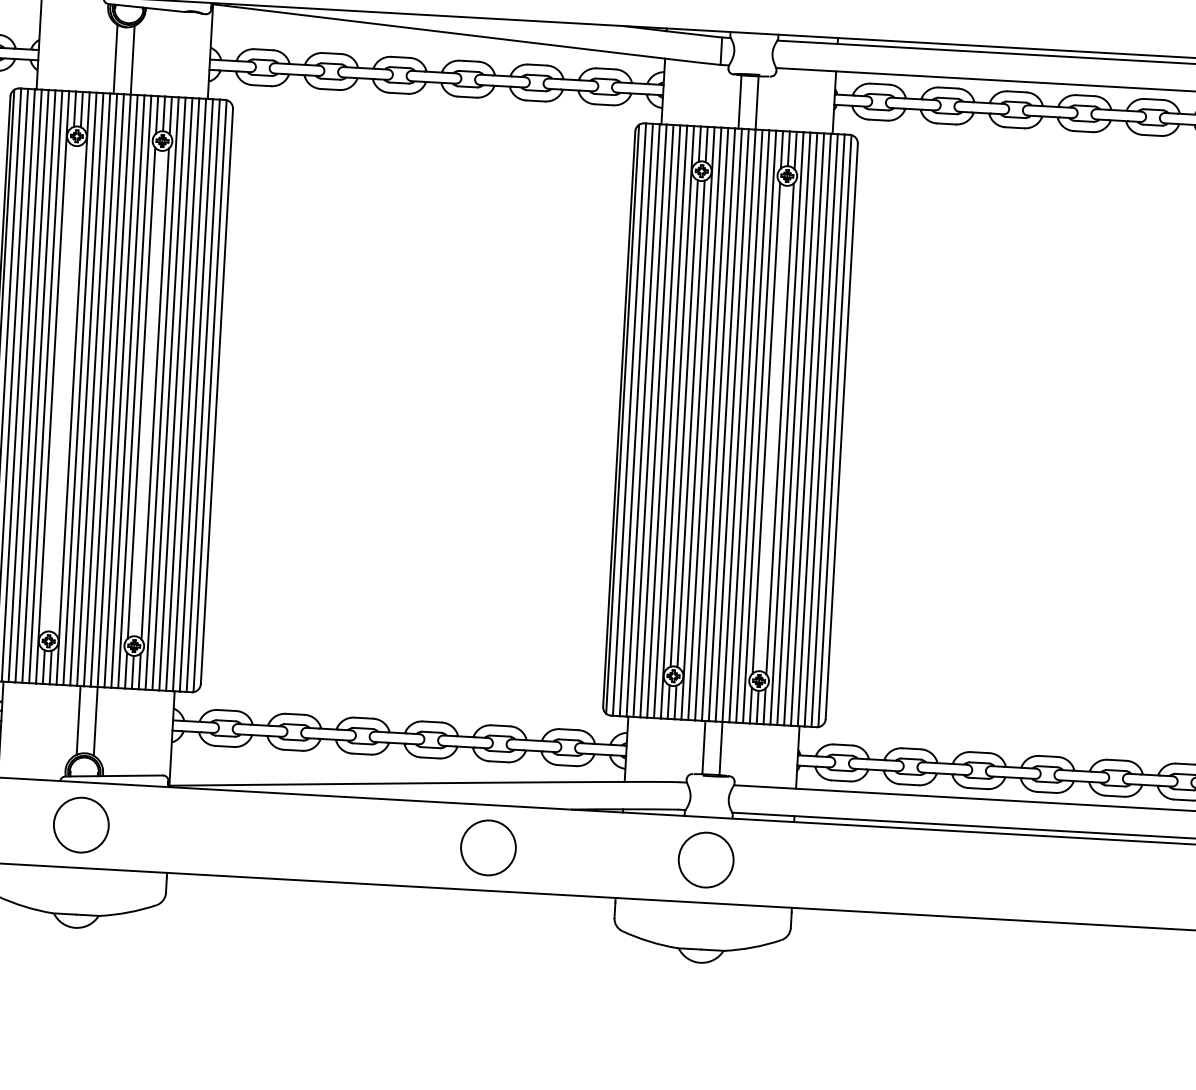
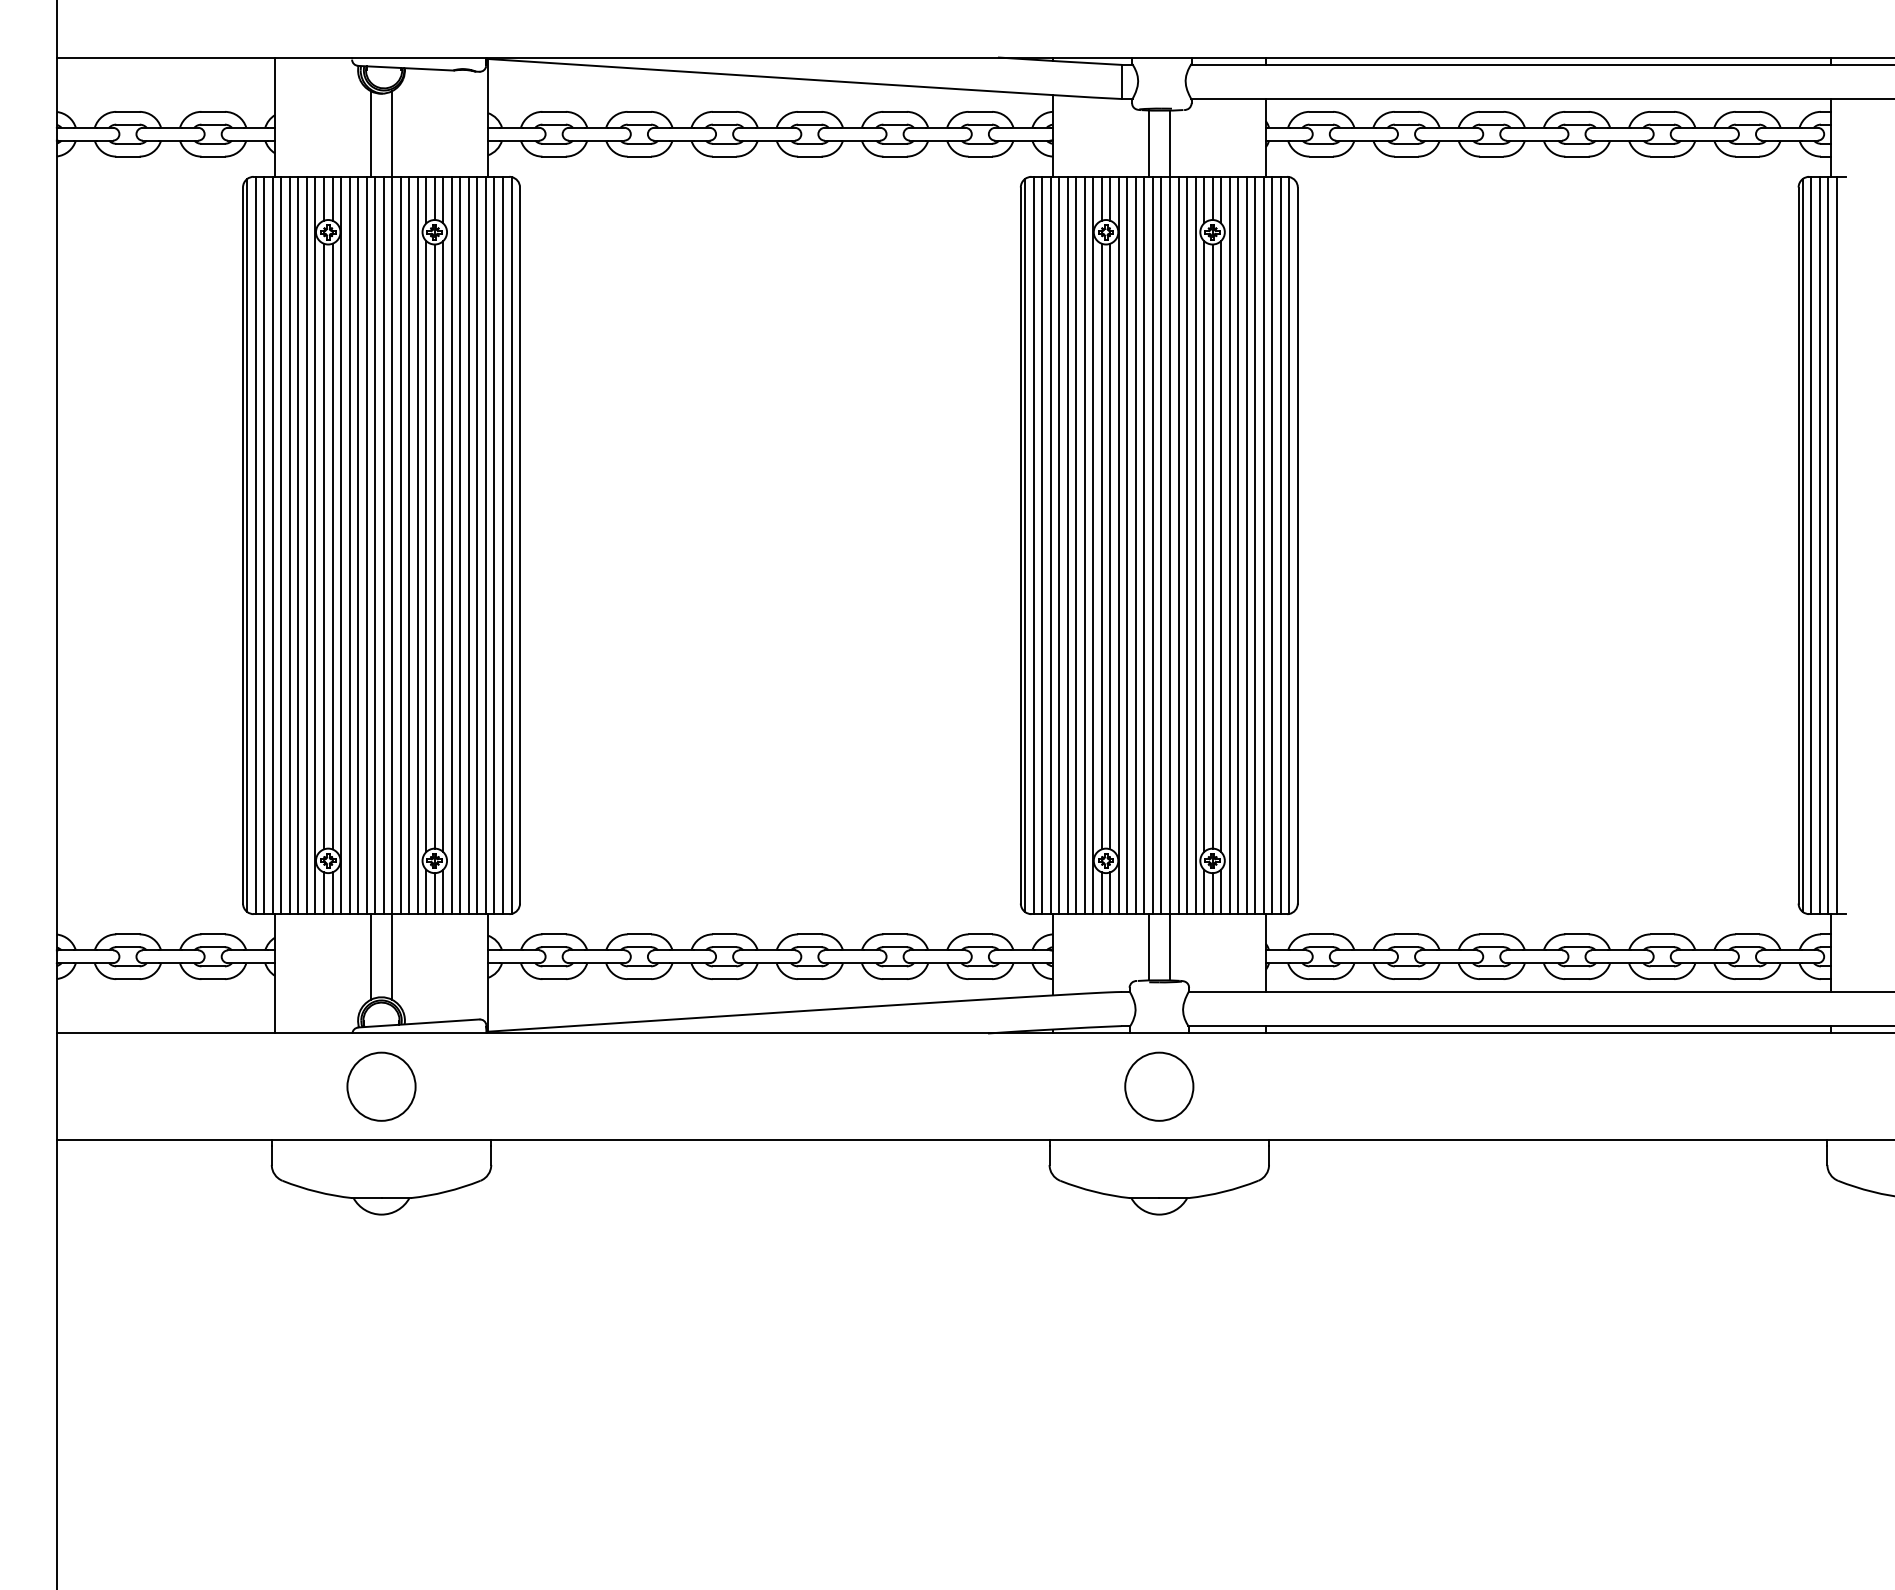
line: (59, 388) -> (323, 546), added
line: (66, 388) -> (332, 546), added
line: (148, 393) -> (434, 546), added
line: (773, 428) -> (1212, 546), added
circle: (488, 847) -> (888, 1086), removed

